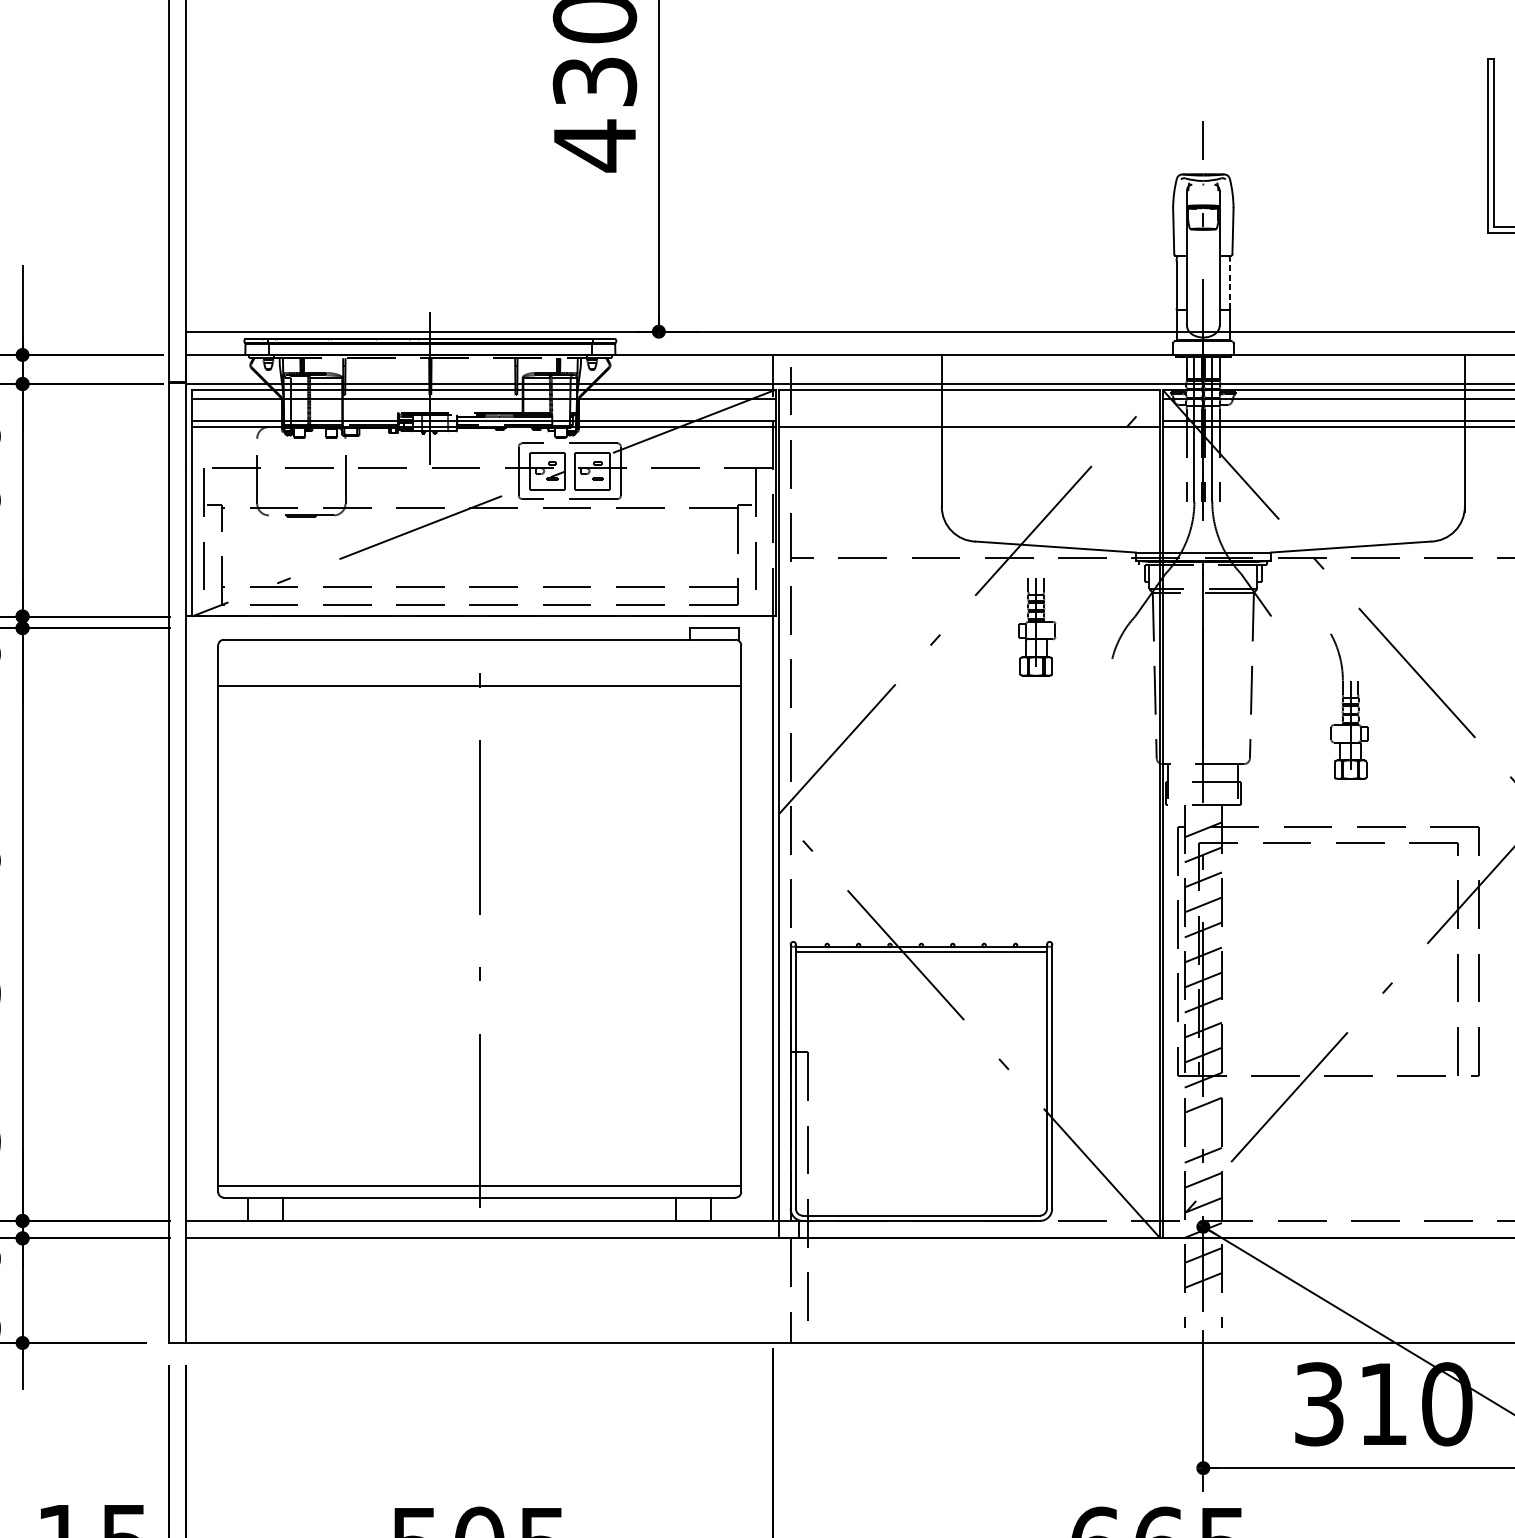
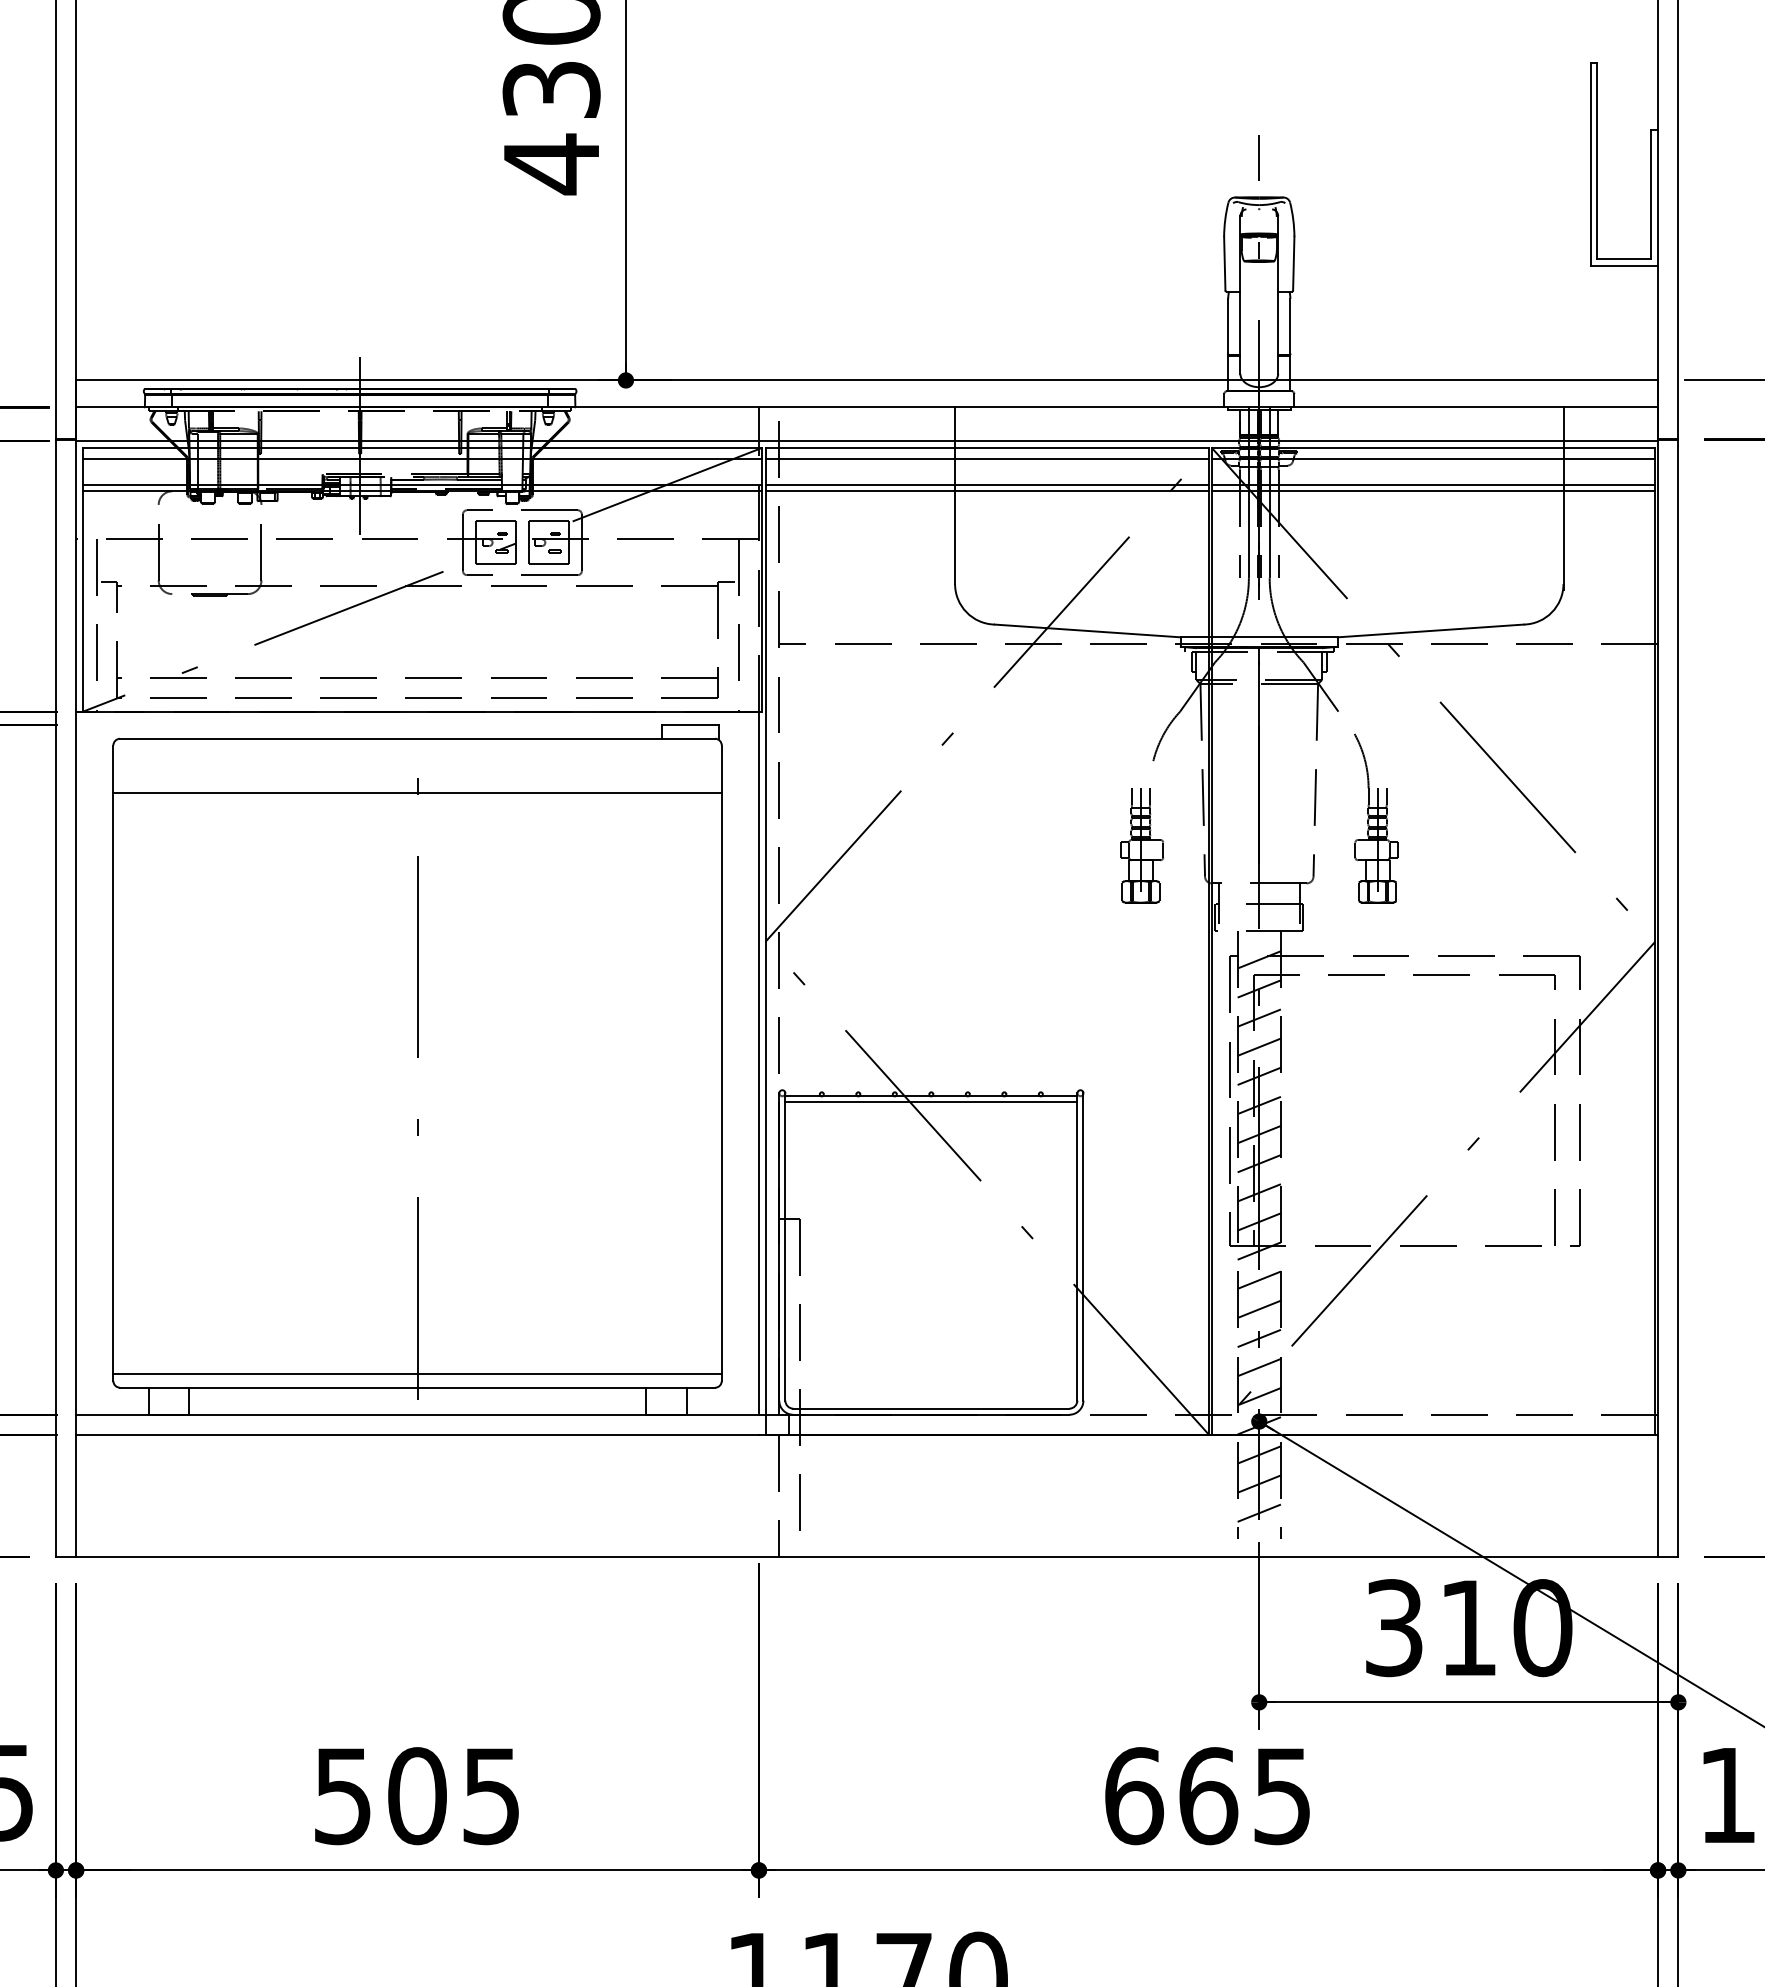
line: (1230, 285) -> (1290, 326), dashed -> solid
line: (969, 398) -> (987, 458), added
line: (969, 421) -> (987, 484), added
part: (1036, 626) -> (1141, 845), moved
part: (1349, 706) -> (1376, 818), moved
line: (1202, 1130) -> (1258, 1309), added
line: (1202, 1304) -> (1258, 1512), added

